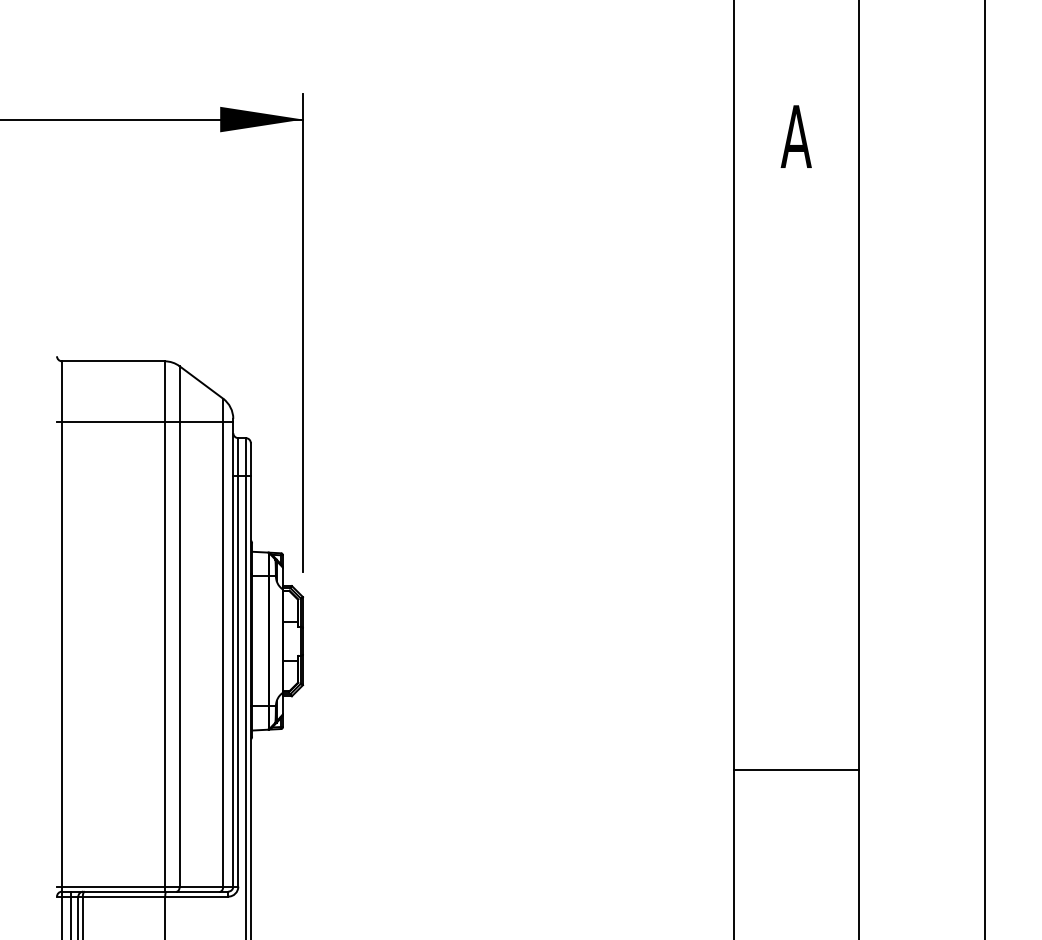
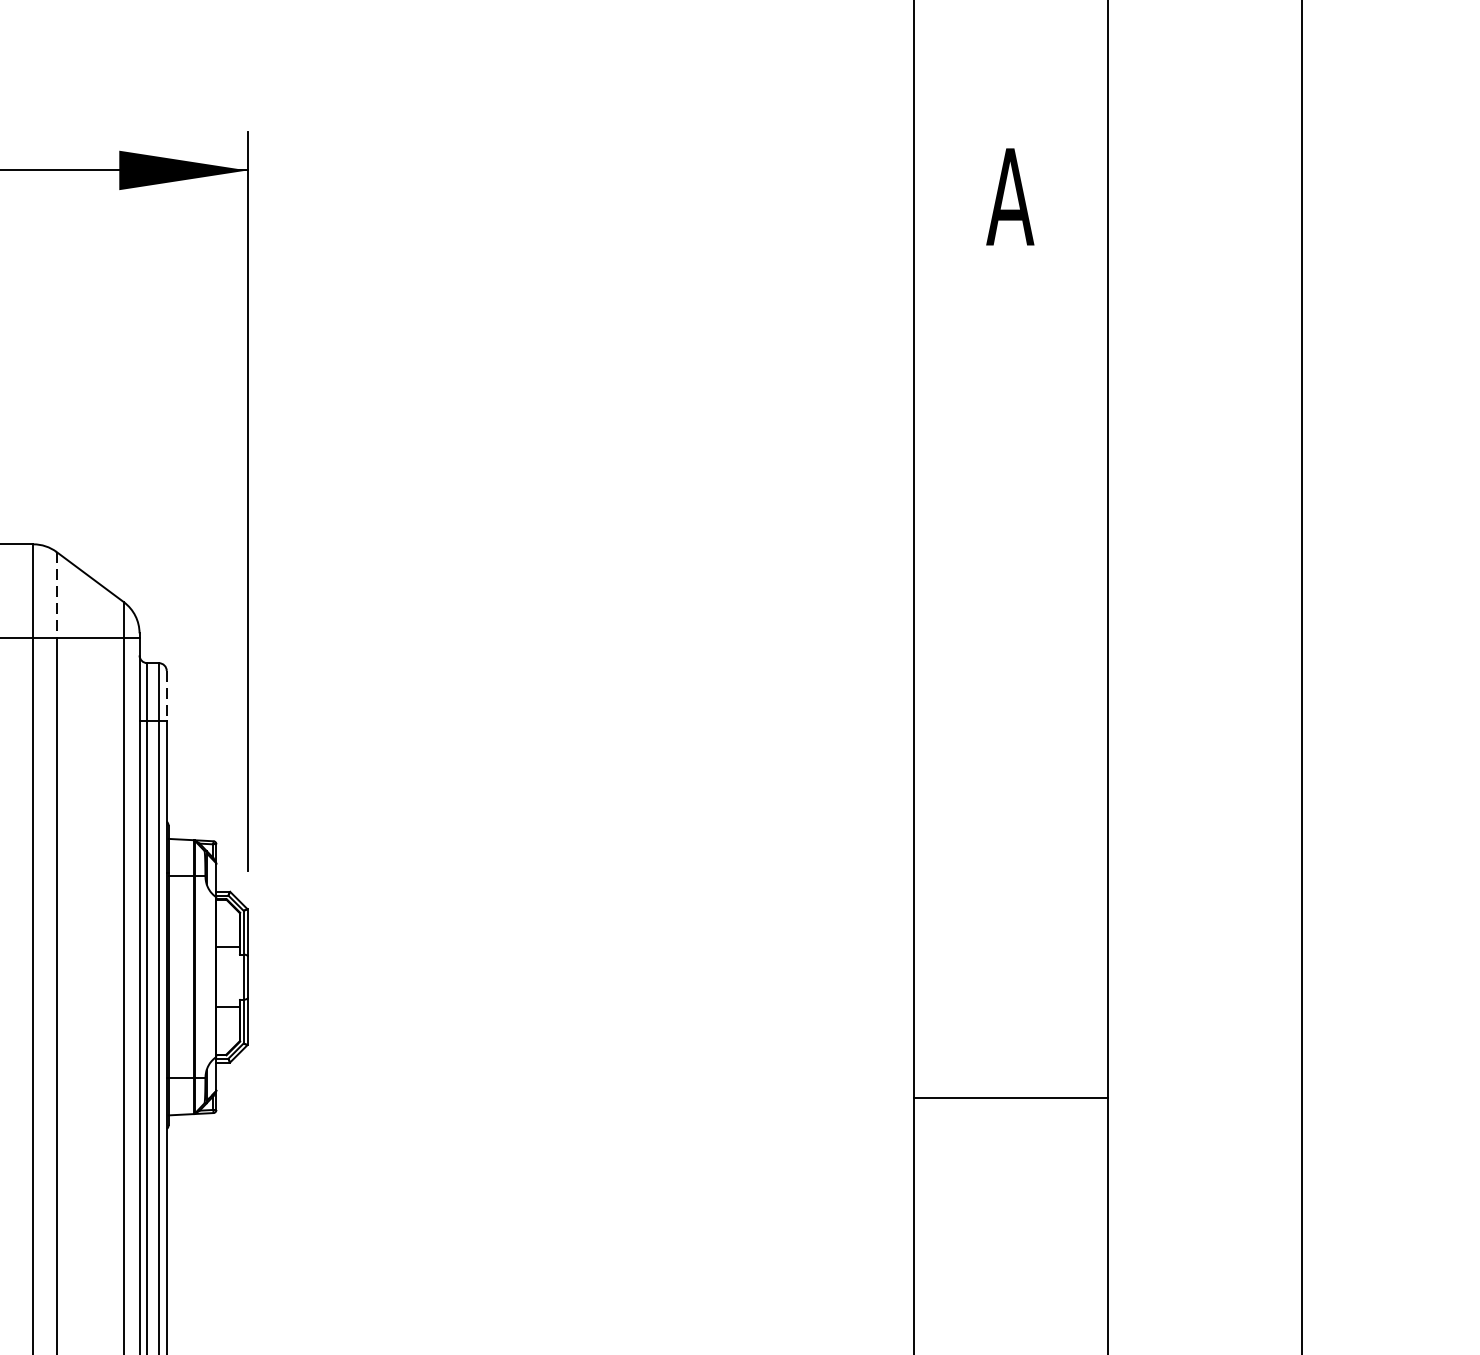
line: (179, 393) -> (56, 594), solid -> dashed
line: (250, 459) -> (166, 696), solid -> dashed
line: (796, 770) -> (1010, 1098), moved

